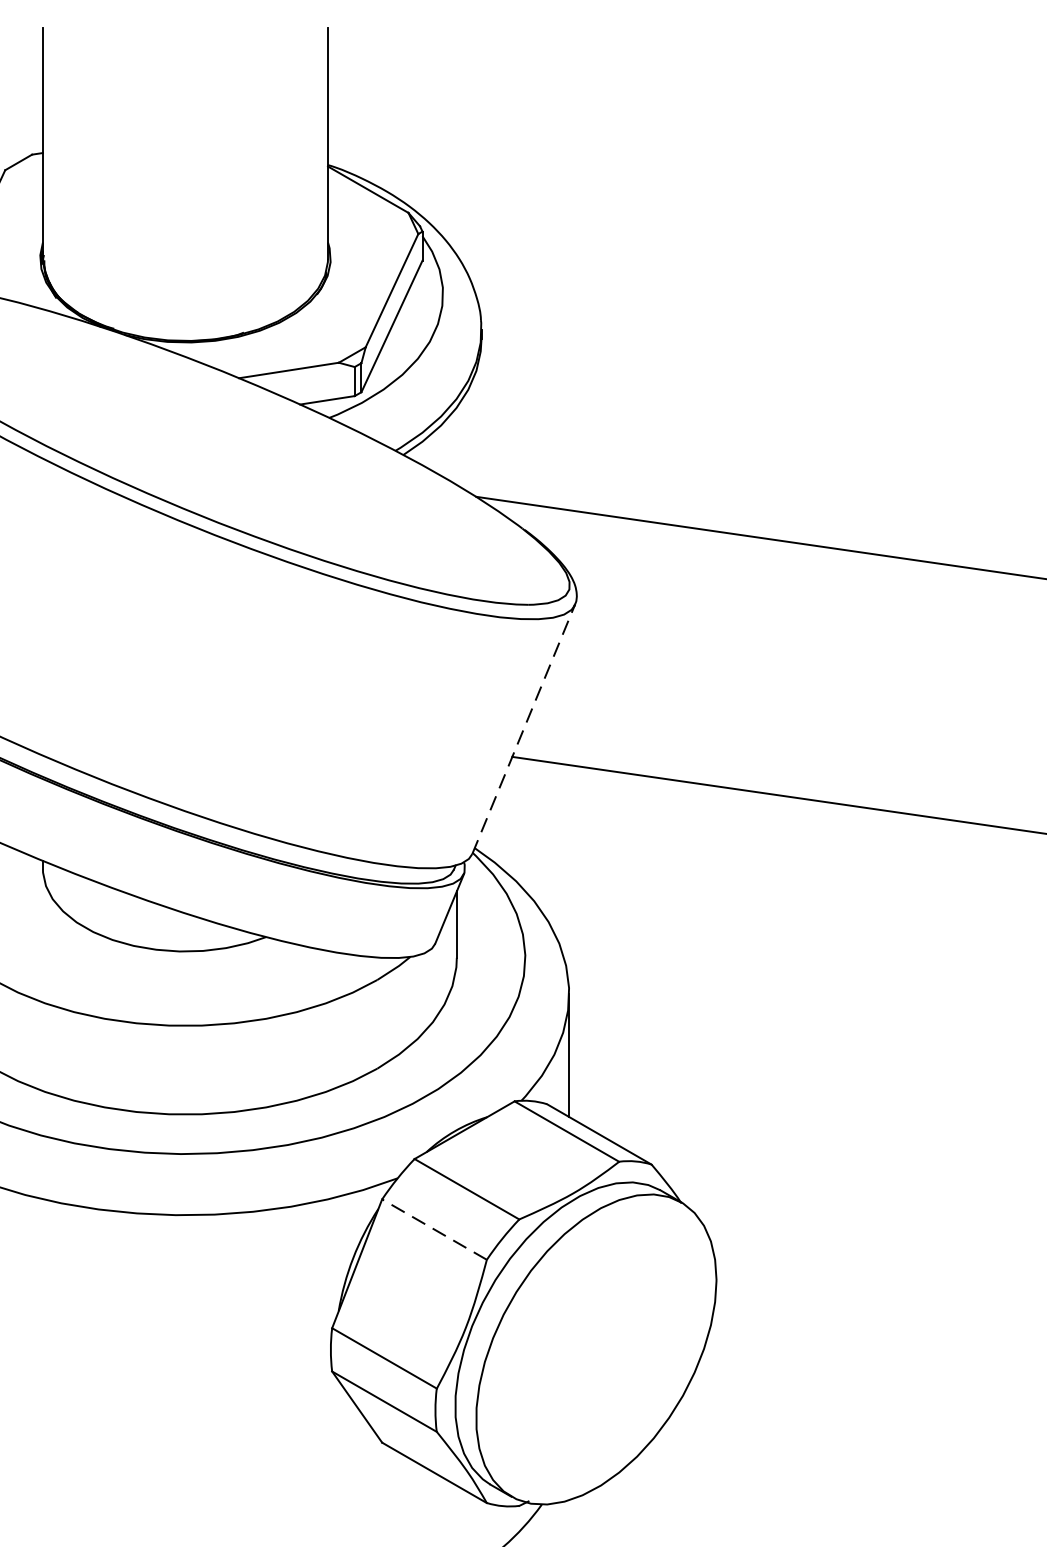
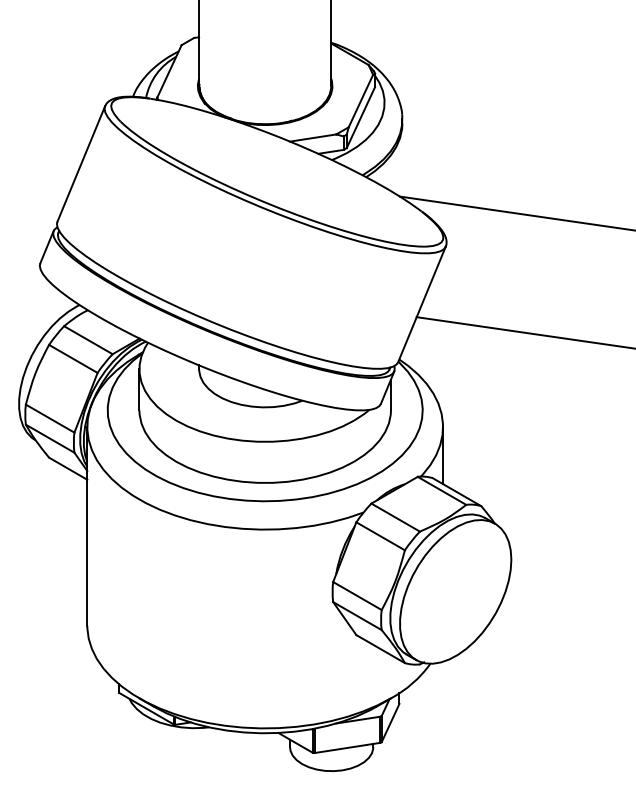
line: (524, 729) -> (422, 304), dashed -> solid
line: (434, 1230) -> (380, 536), dashed -> solid

